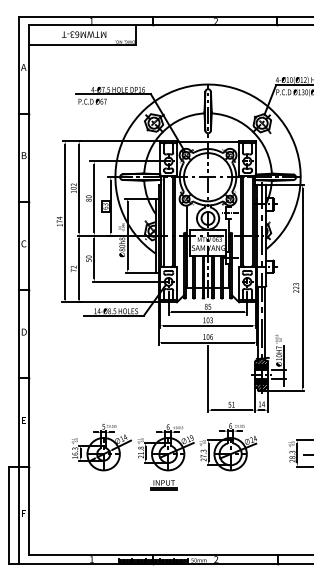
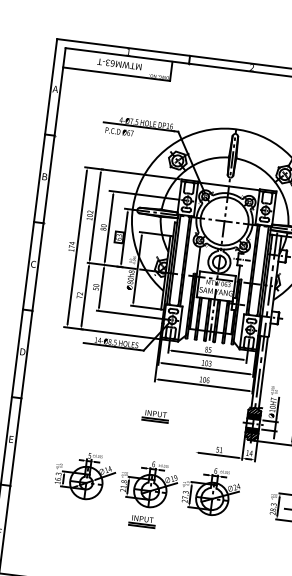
line: (208, 378) -> (199, 421), removed
part: (163, 379) -> (155, 416), added

